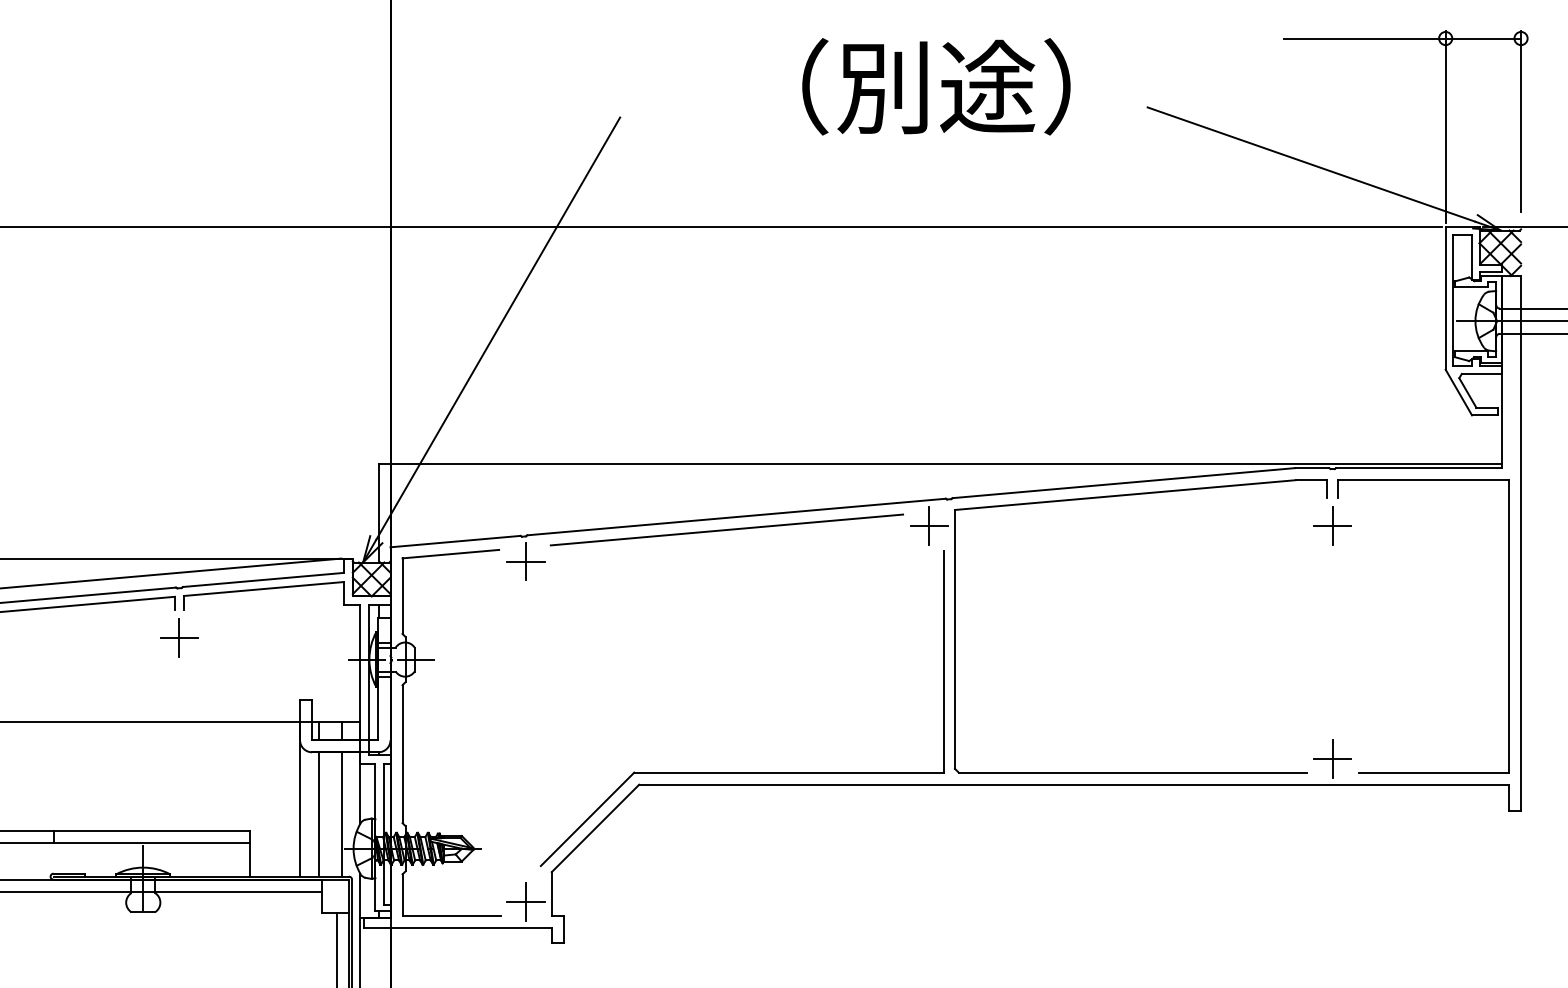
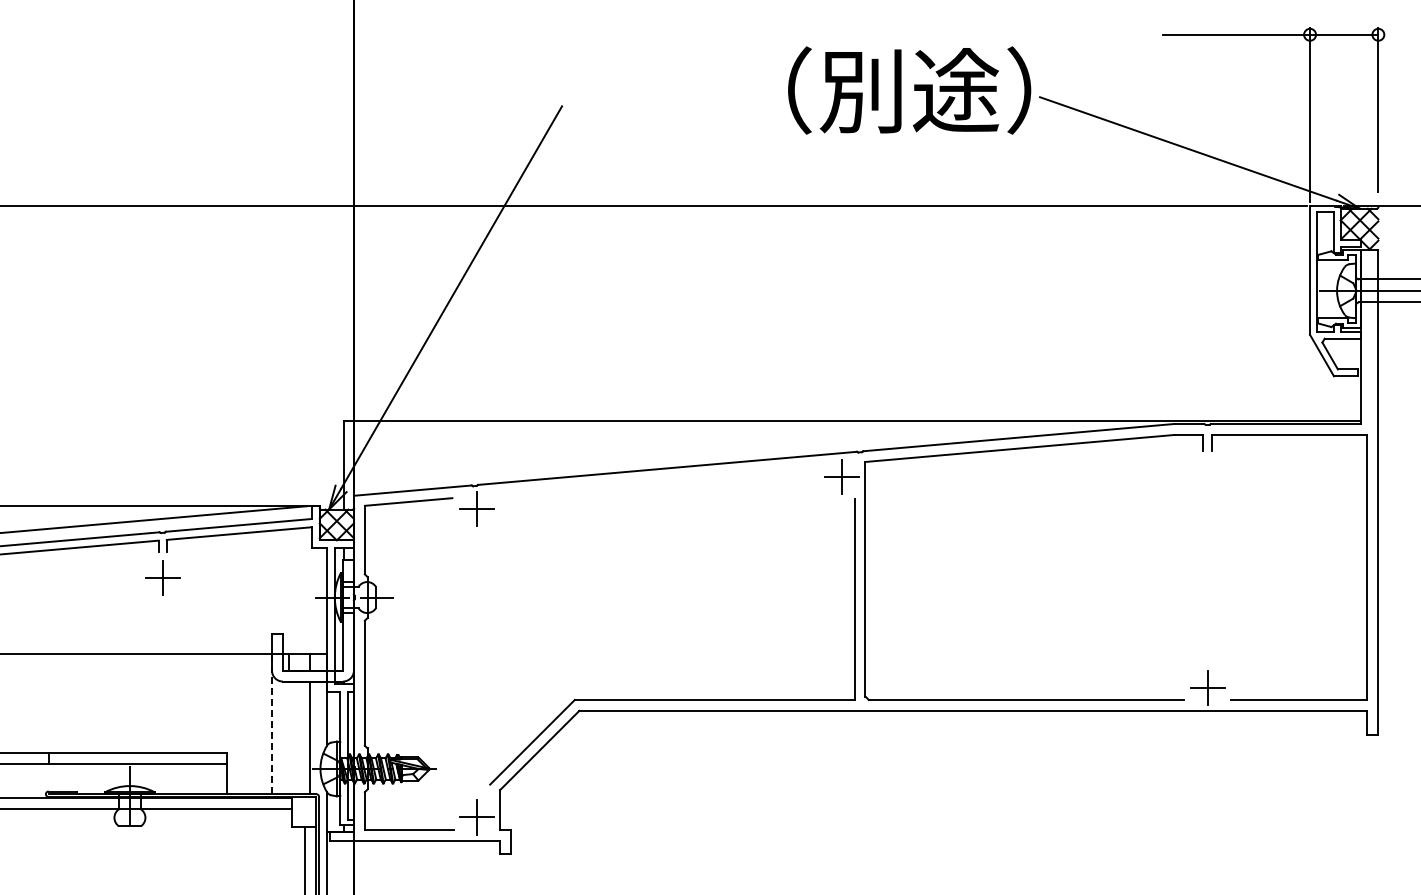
text: (936, 86) -> (909, 90), moved
part: (1332, 526) -> (1207, 476), removed
line: (726, 530) -> (658, 480), removed
line: (299, 798) -> (271, 723), solid -> dashed
line: (319, 814) -> (289, 737), removed

